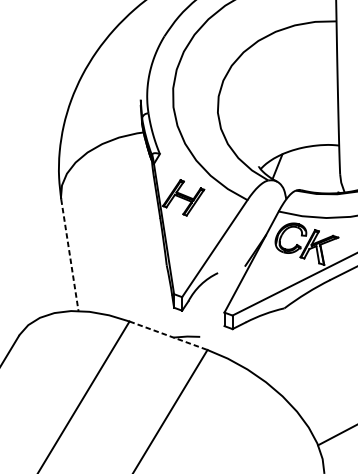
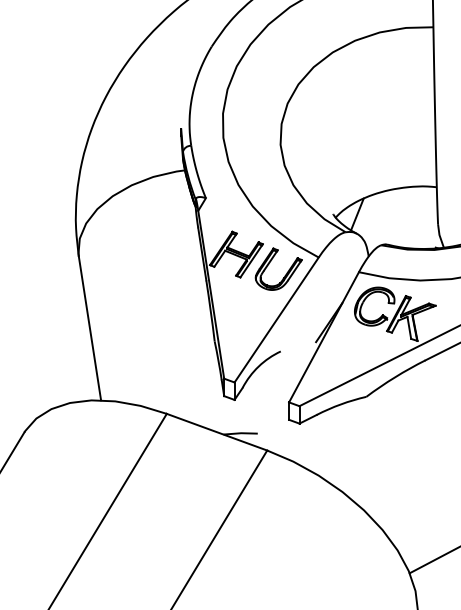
part: (222, 211) -> (286, 272), added
line: (69, 255) -> (89, 328), dashed -> solid
line: (168, 335) -> (217, 432), dashed -> solid

